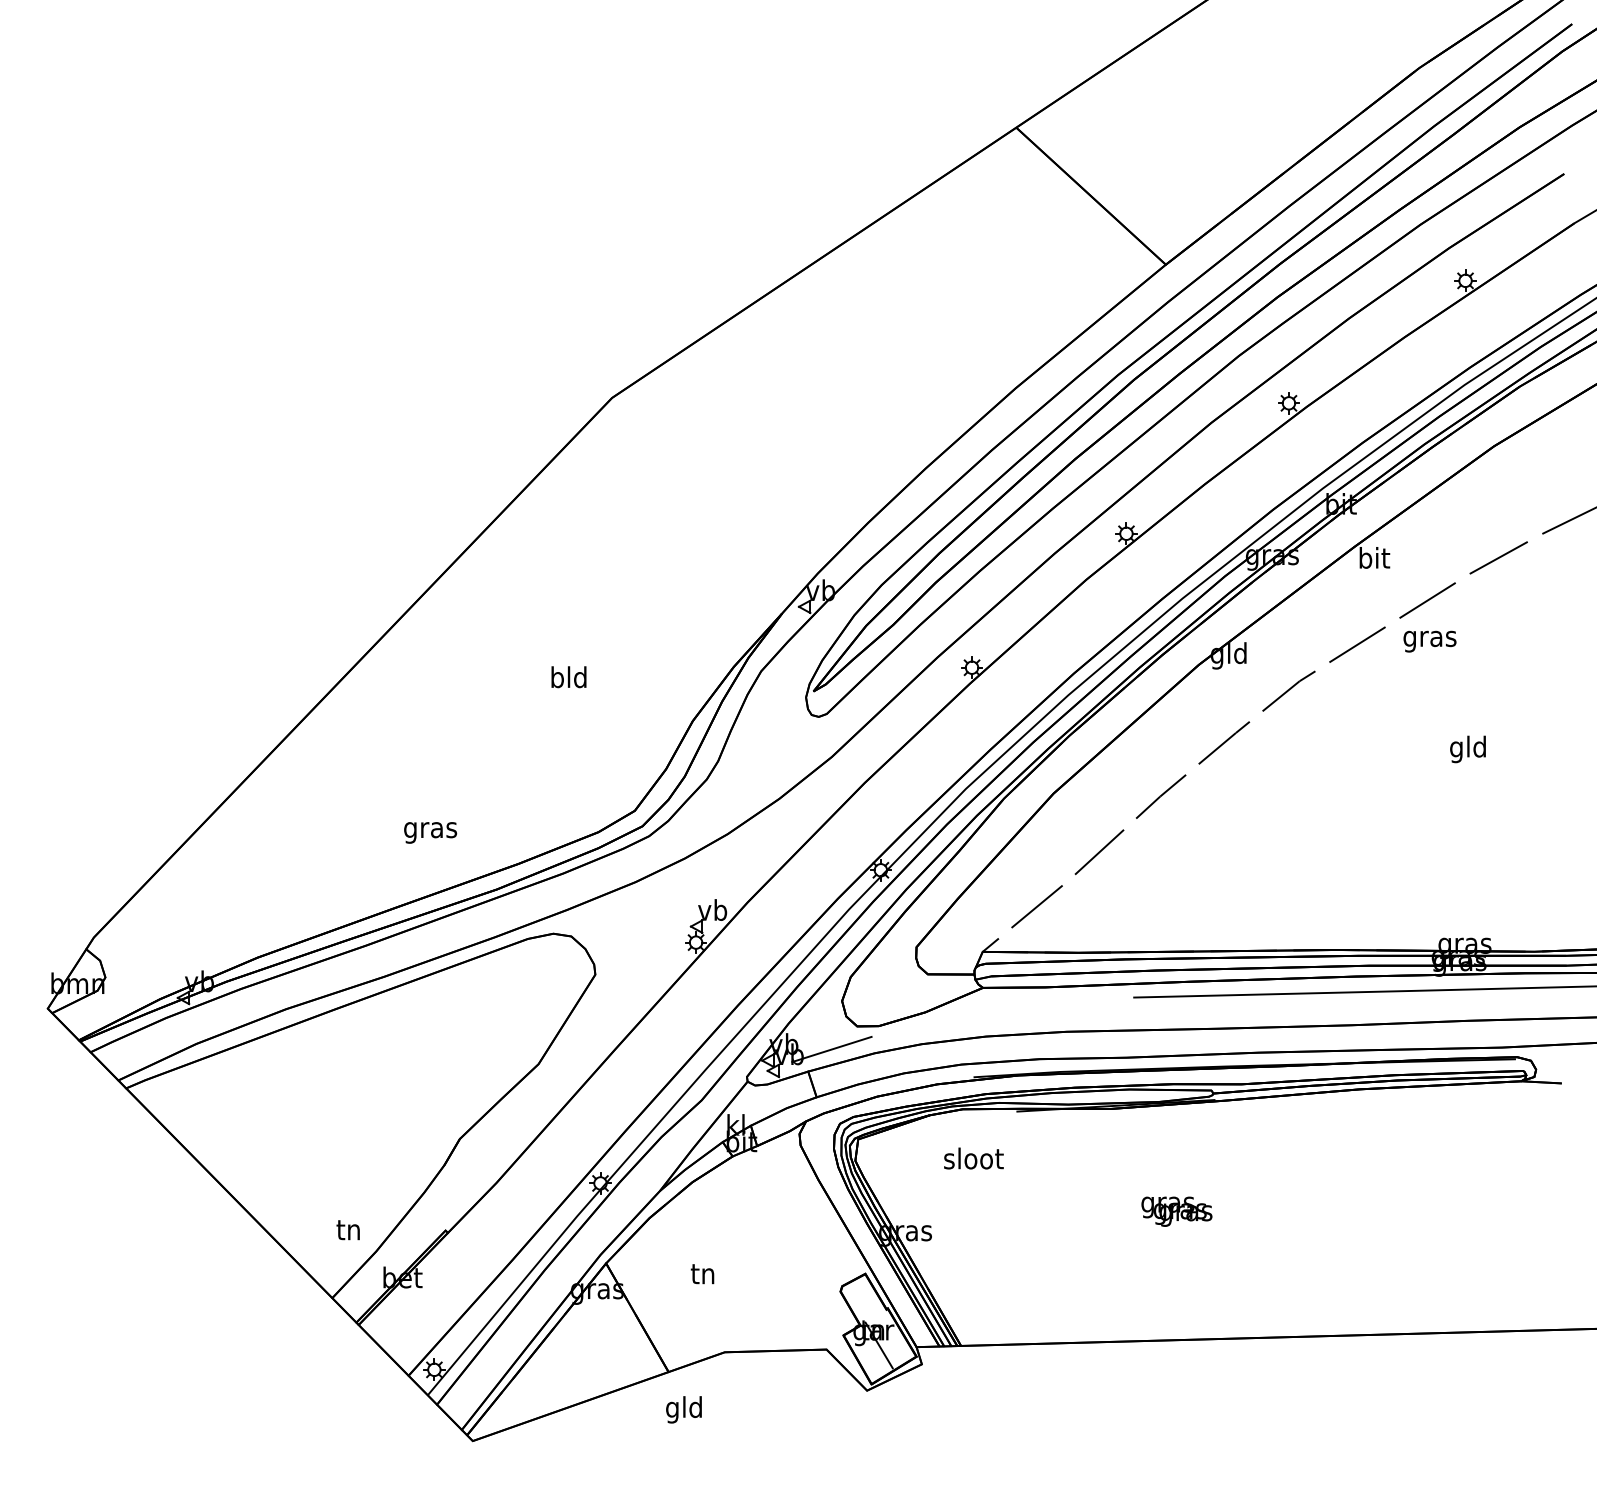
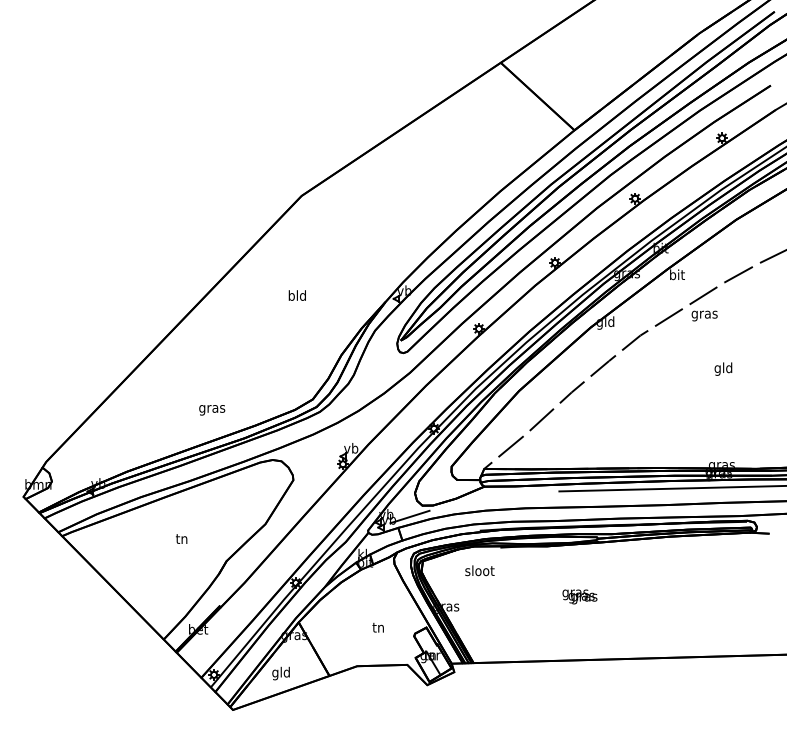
text: (567, 677) -> (296, 295), moved
text: (347, 1229) -> (181, 538), moved
text: (701, 1273) -> (377, 627), moved
text: (682, 1409) -> (280, 673), moved

